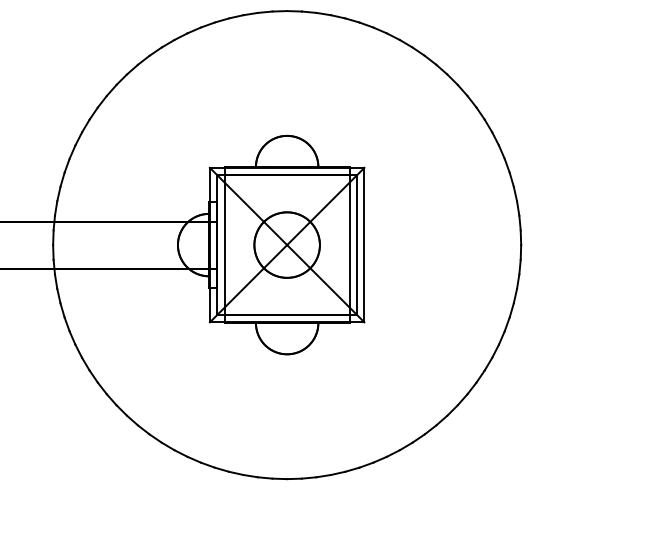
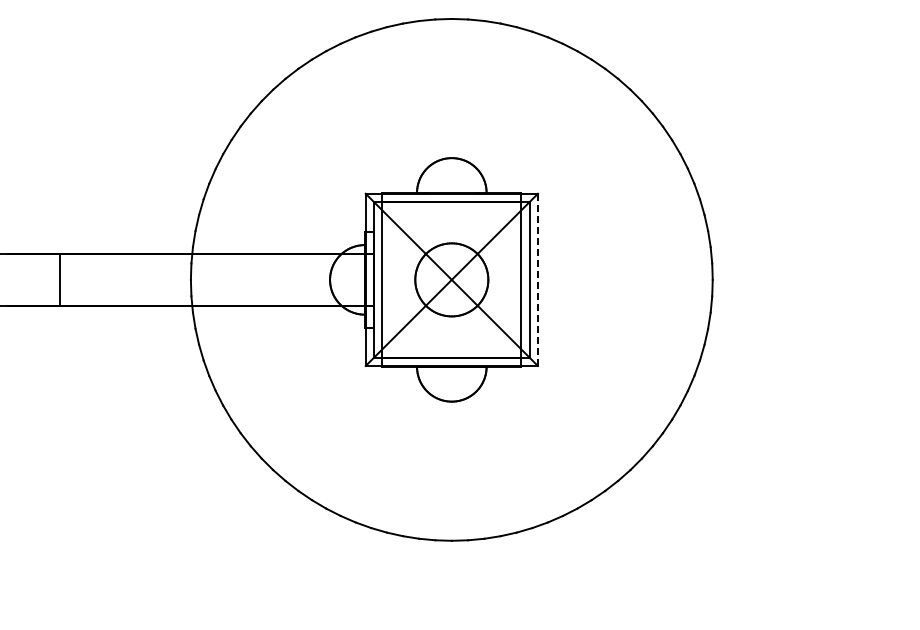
line: (364, 245) -> (537, 280), solid -> dashed

